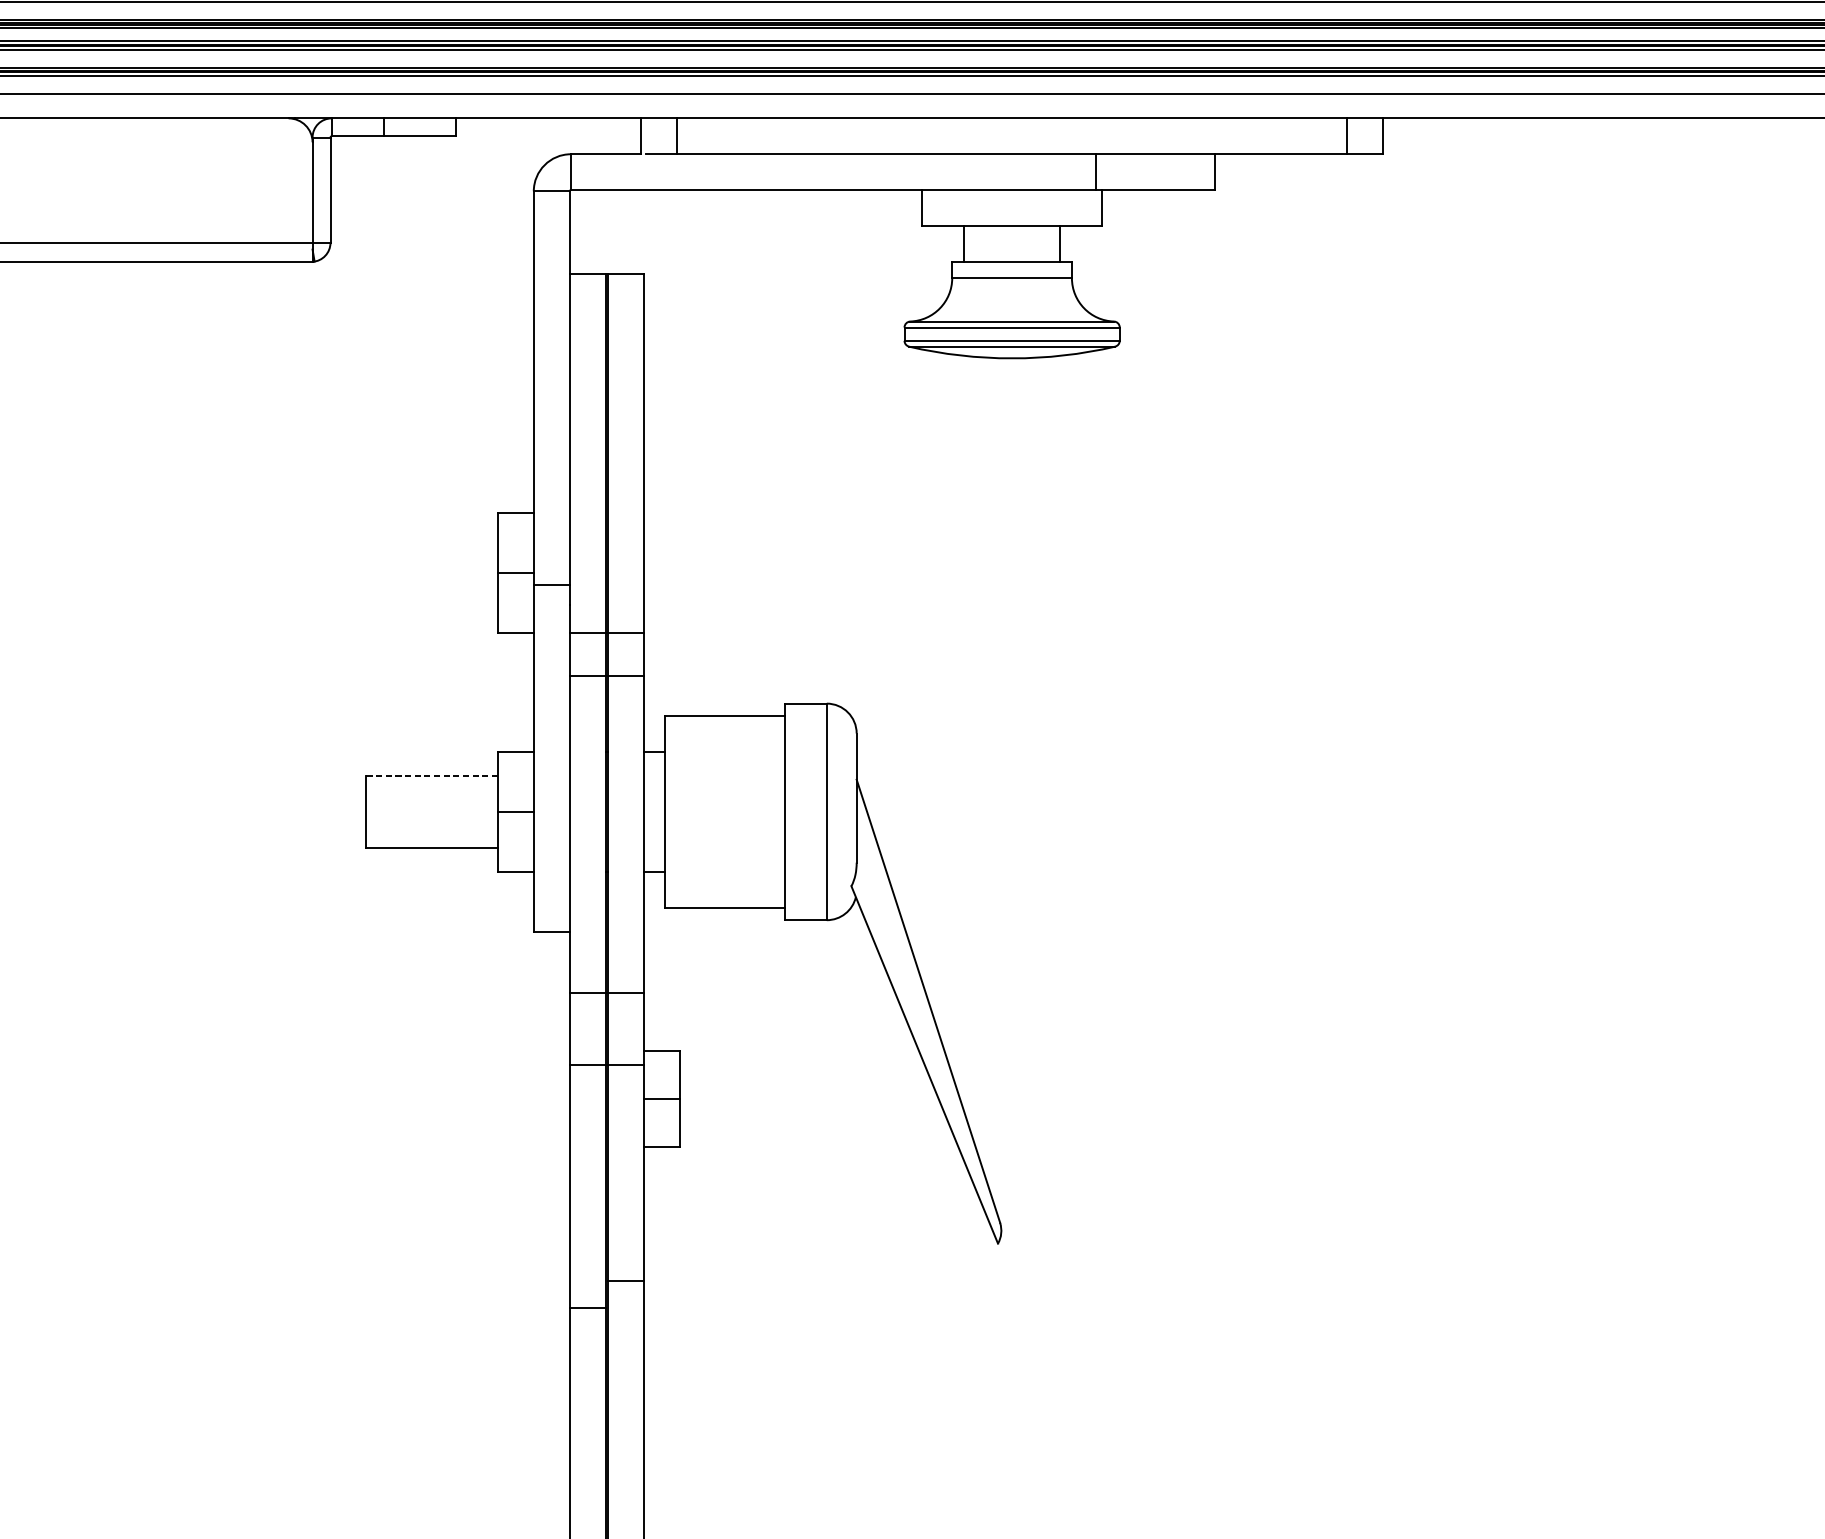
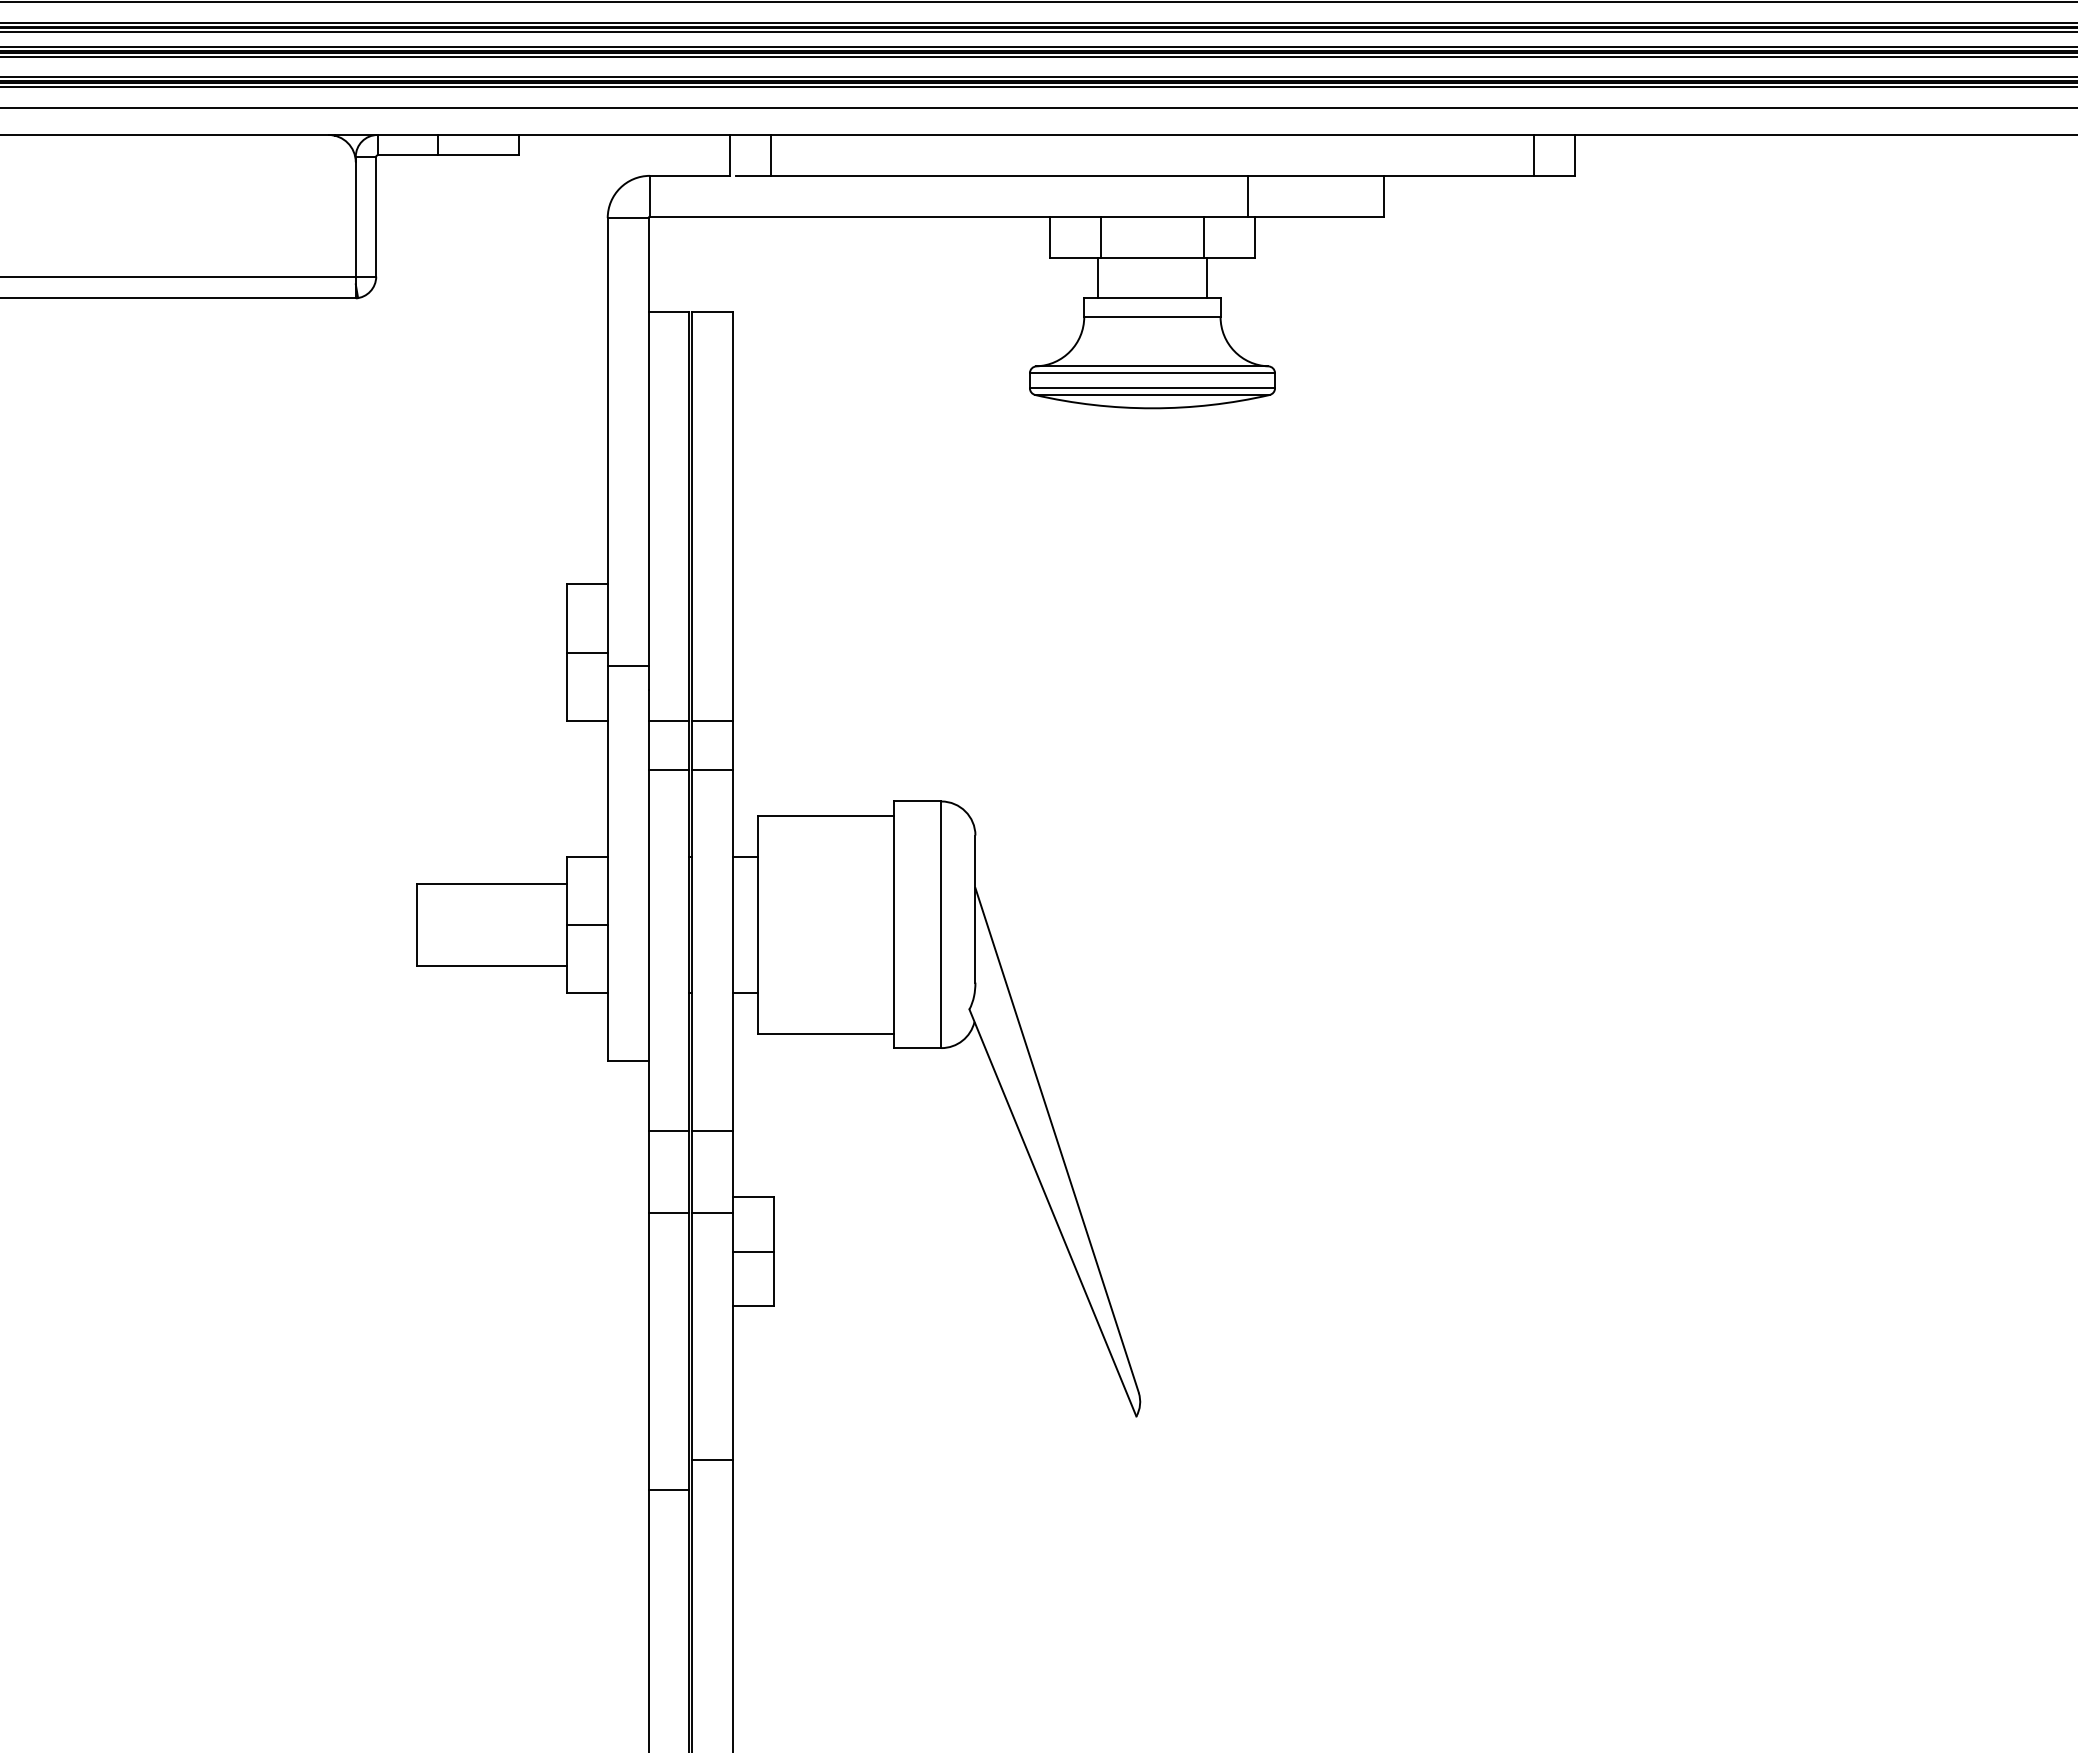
line: (967, 207) -> (1101, 236), added
line: (1056, 207) -> (1203, 236), added
line: (431, 776) -> (491, 884), dashed -> solid

